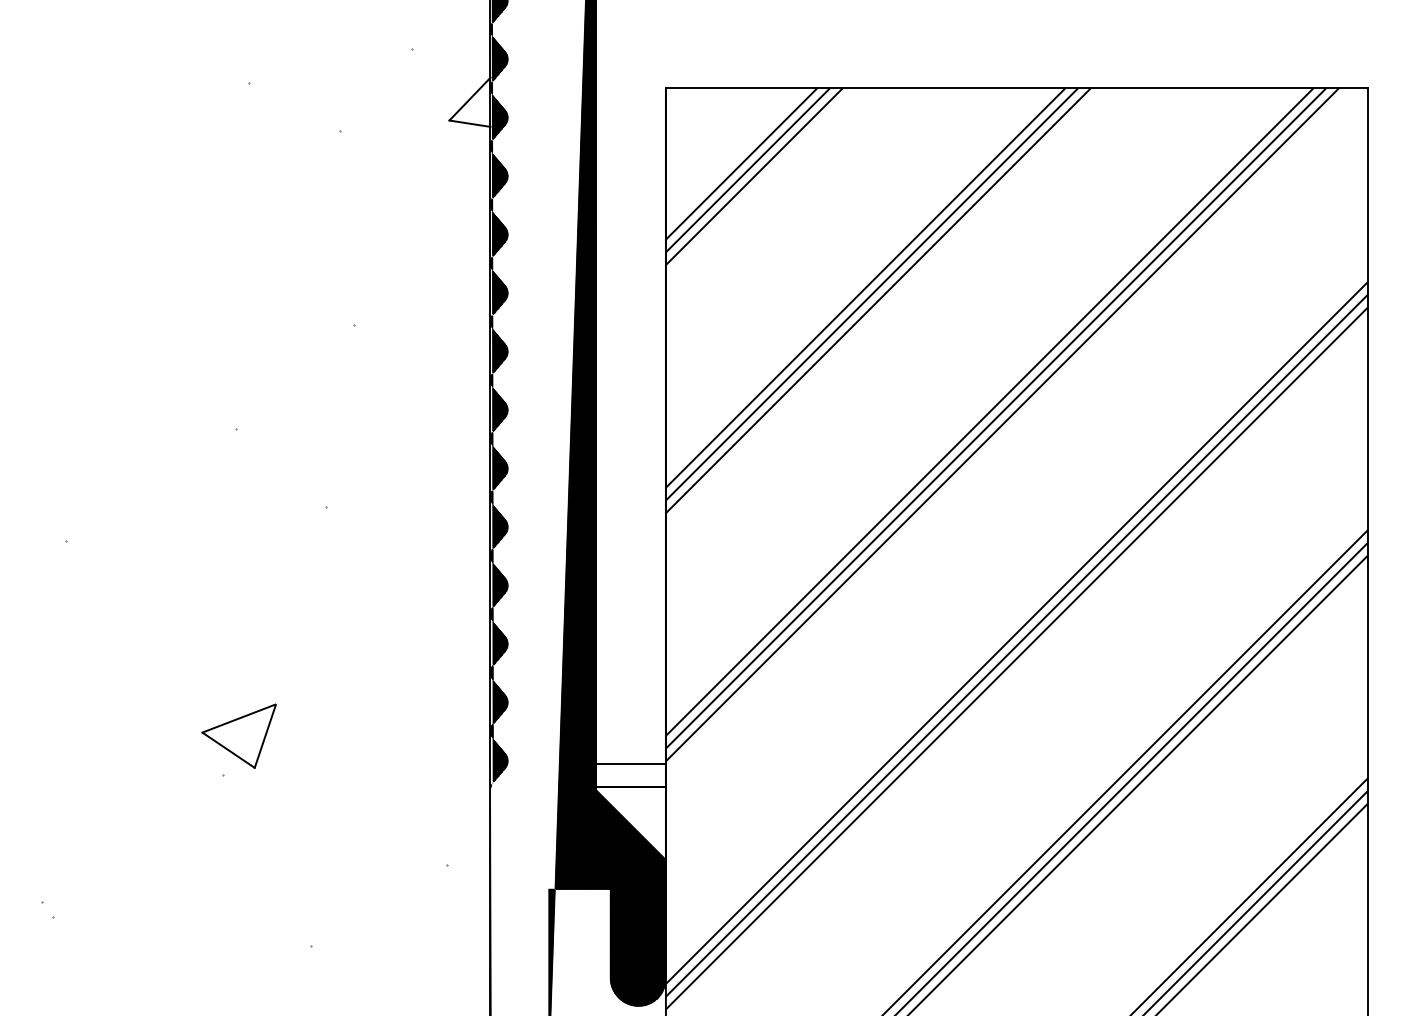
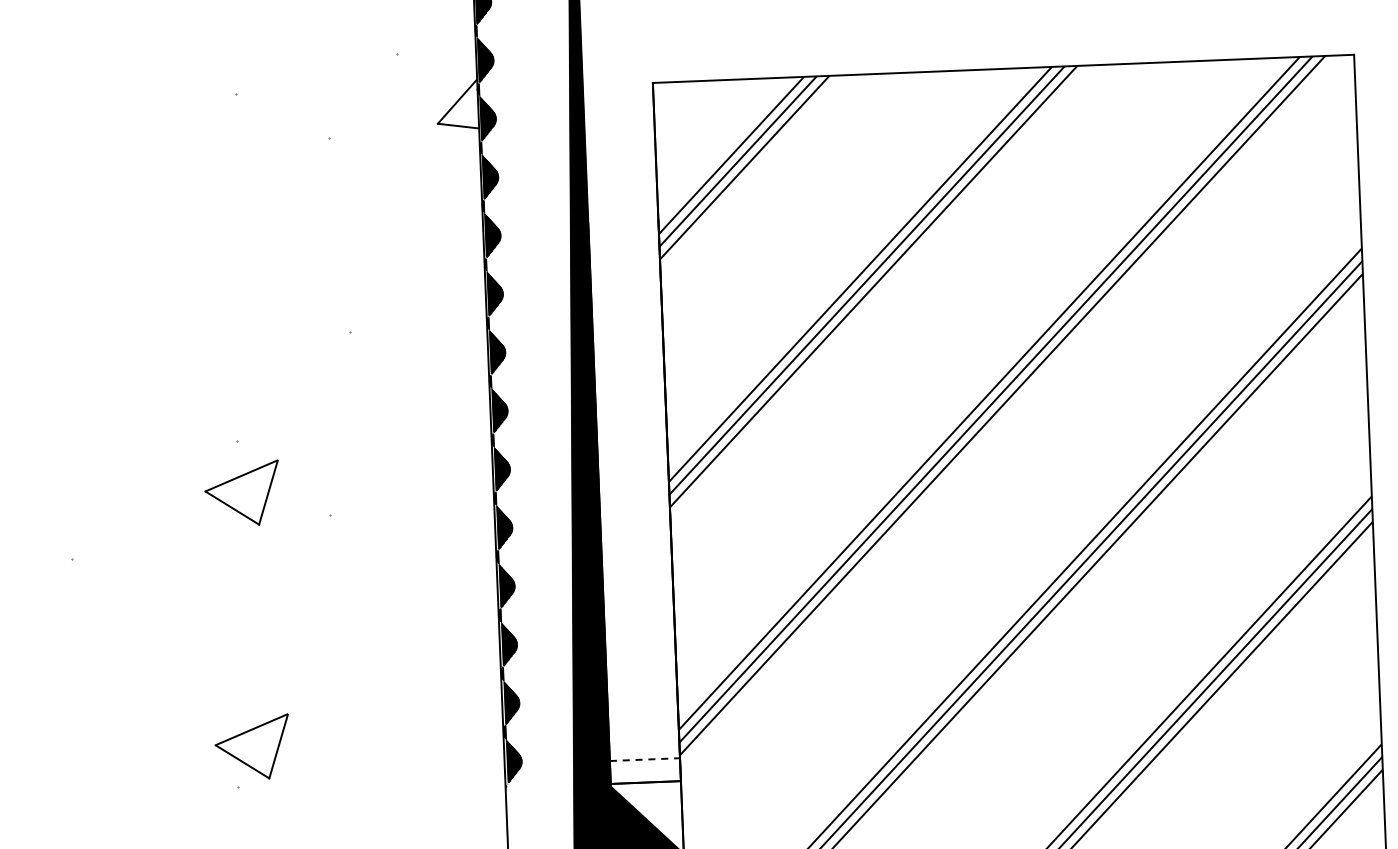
part: (238, 481) -> (241, 492), added
line: (631, 764) -> (645, 759), solid -> dashed

